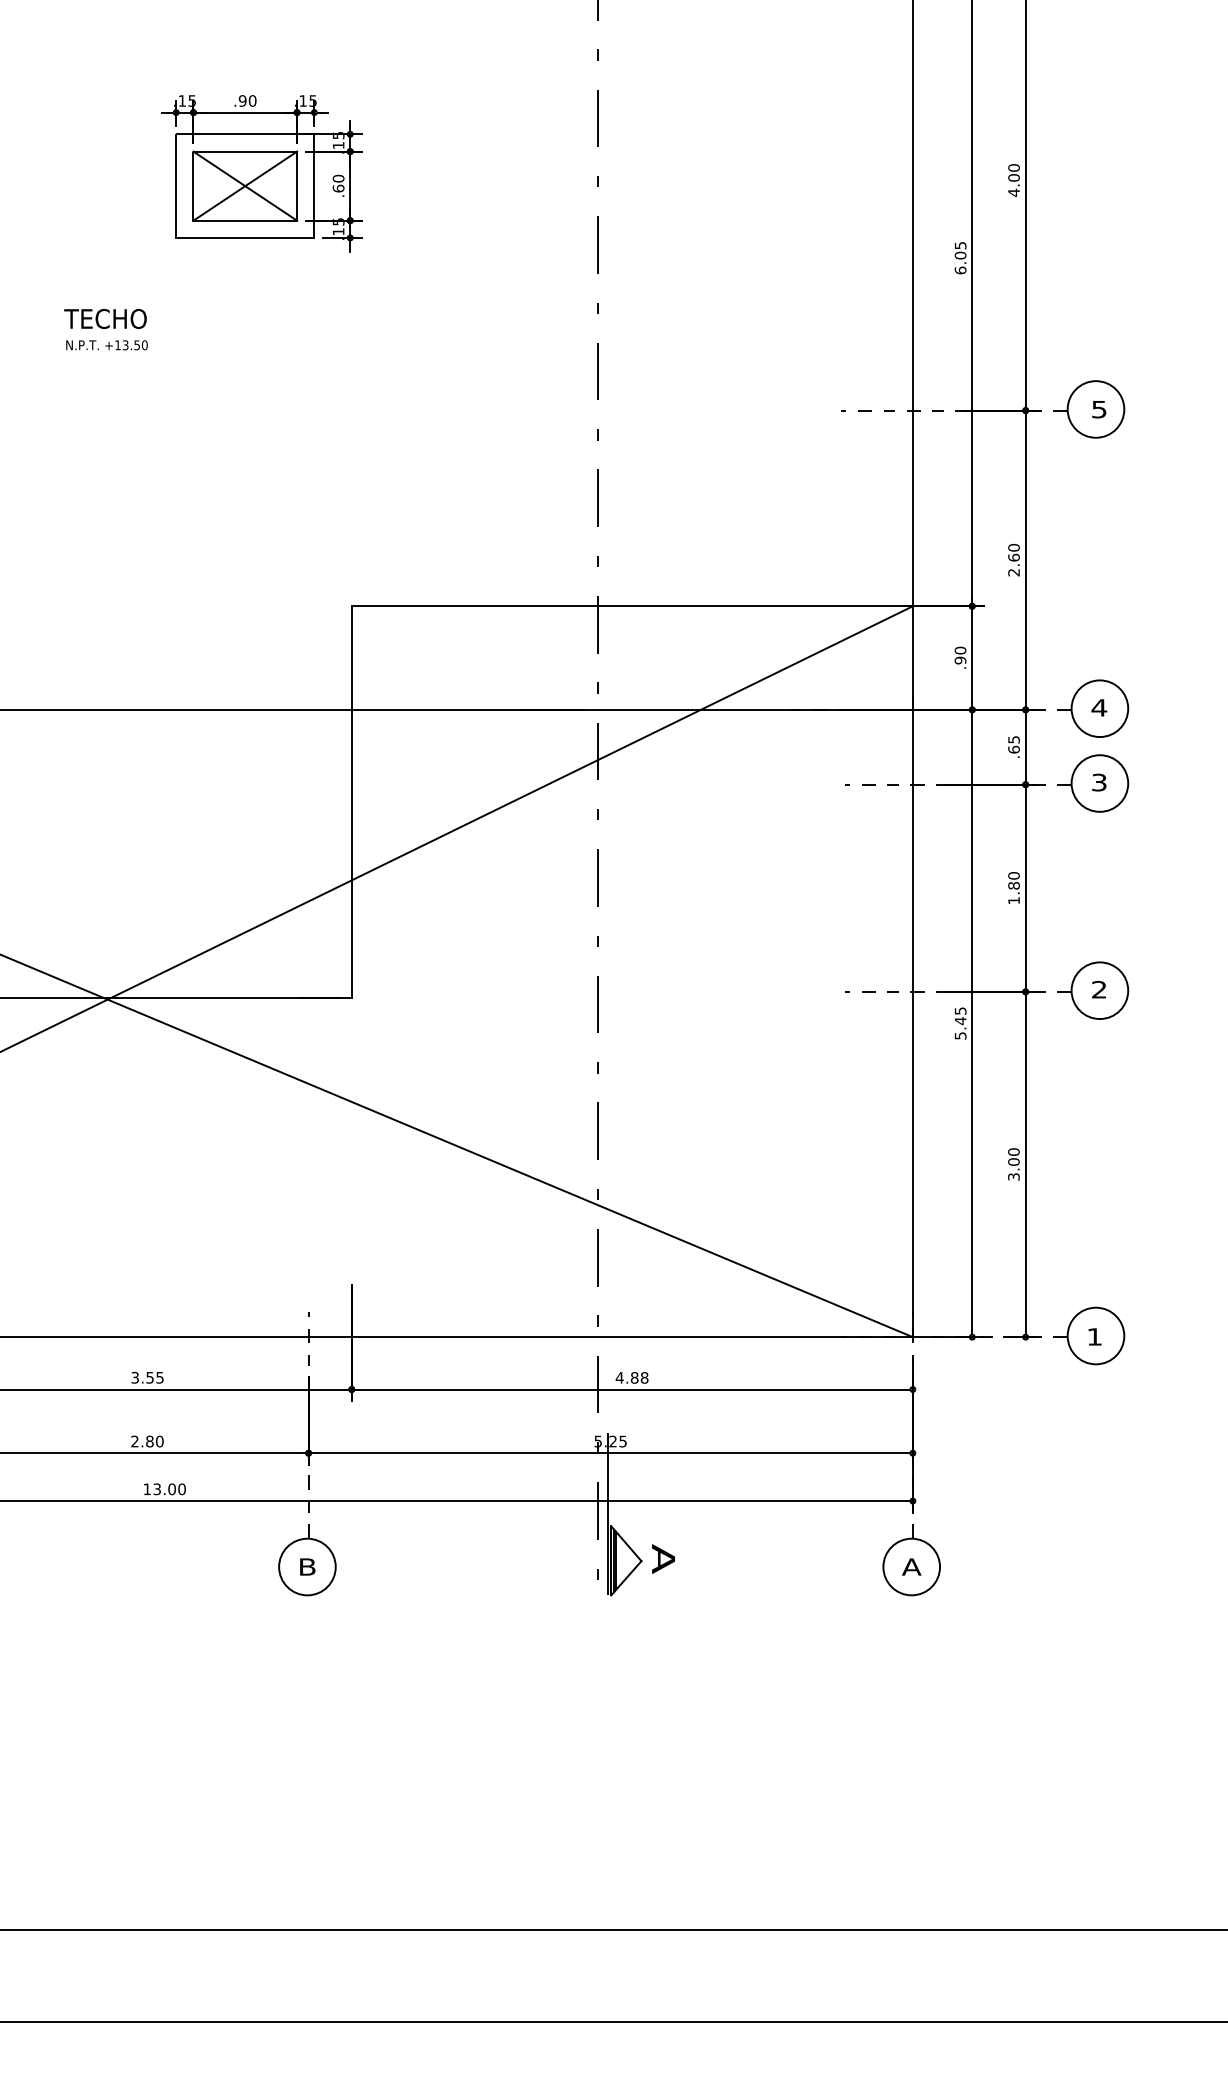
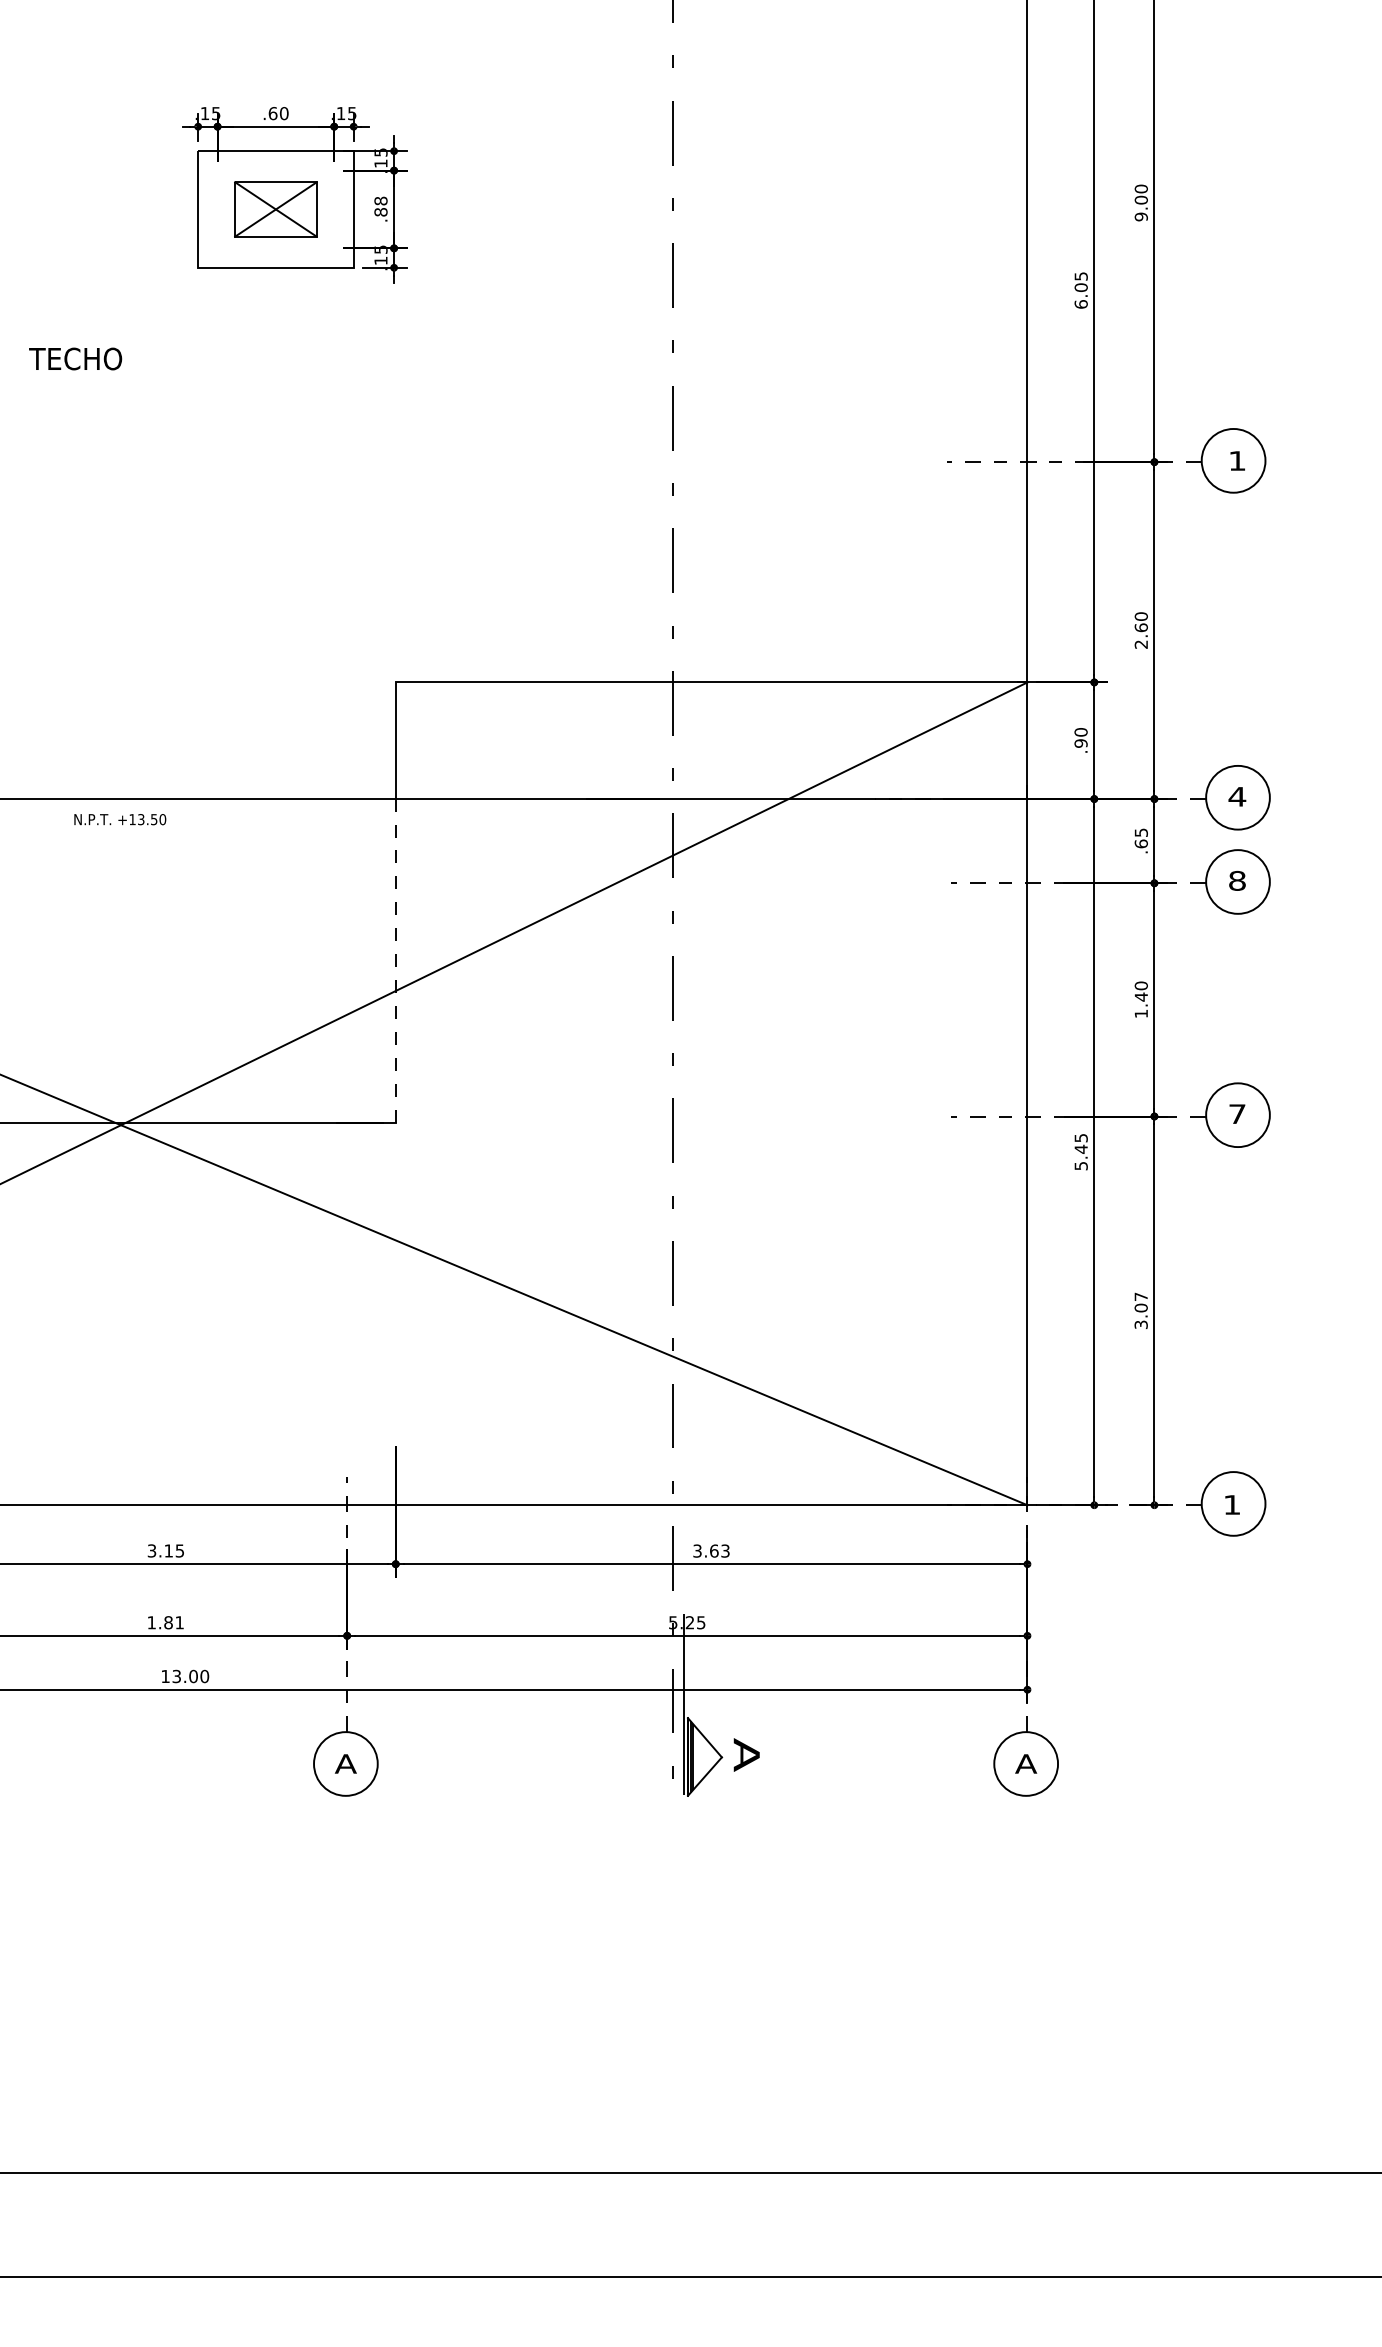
text: (242, 100) -> (272, 113), .90 -> .60
text: (338, 183) -> (380, 206), .60 -> .88
part: (244, 186) -> (275, 209), size x0.7
text: (1013, 192) -> (1140, 216), 4.00 -> 9.00
text: (105, 318) -> (75, 358), moved
text: (107, 345) -> (120, 819), moved
text: (1099, 409) -> (1237, 460), 5 -> 1
text: (1099, 782) -> (1237, 880), 3 -> 8
line: (351, 854) -> (395, 961), solid -> dashed
text: (1013, 885) -> (1140, 996), 1.80 -> 1.40
text: (1099, 989) -> (1237, 1113), 2 -> 7
text: (1013, 1151) -> (1140, 1296), 3.00 -> 3.07
text: (149, 1377) -> (168, 1550), 3.55 -> 3.15
text: (631, 1377) -> (710, 1550), 4.88 -> 3.63
text: (147, 1441) -> (165, 1622), 2.80 -> 1.81
text: (307, 1566) -> (345, 1763), B -> A

